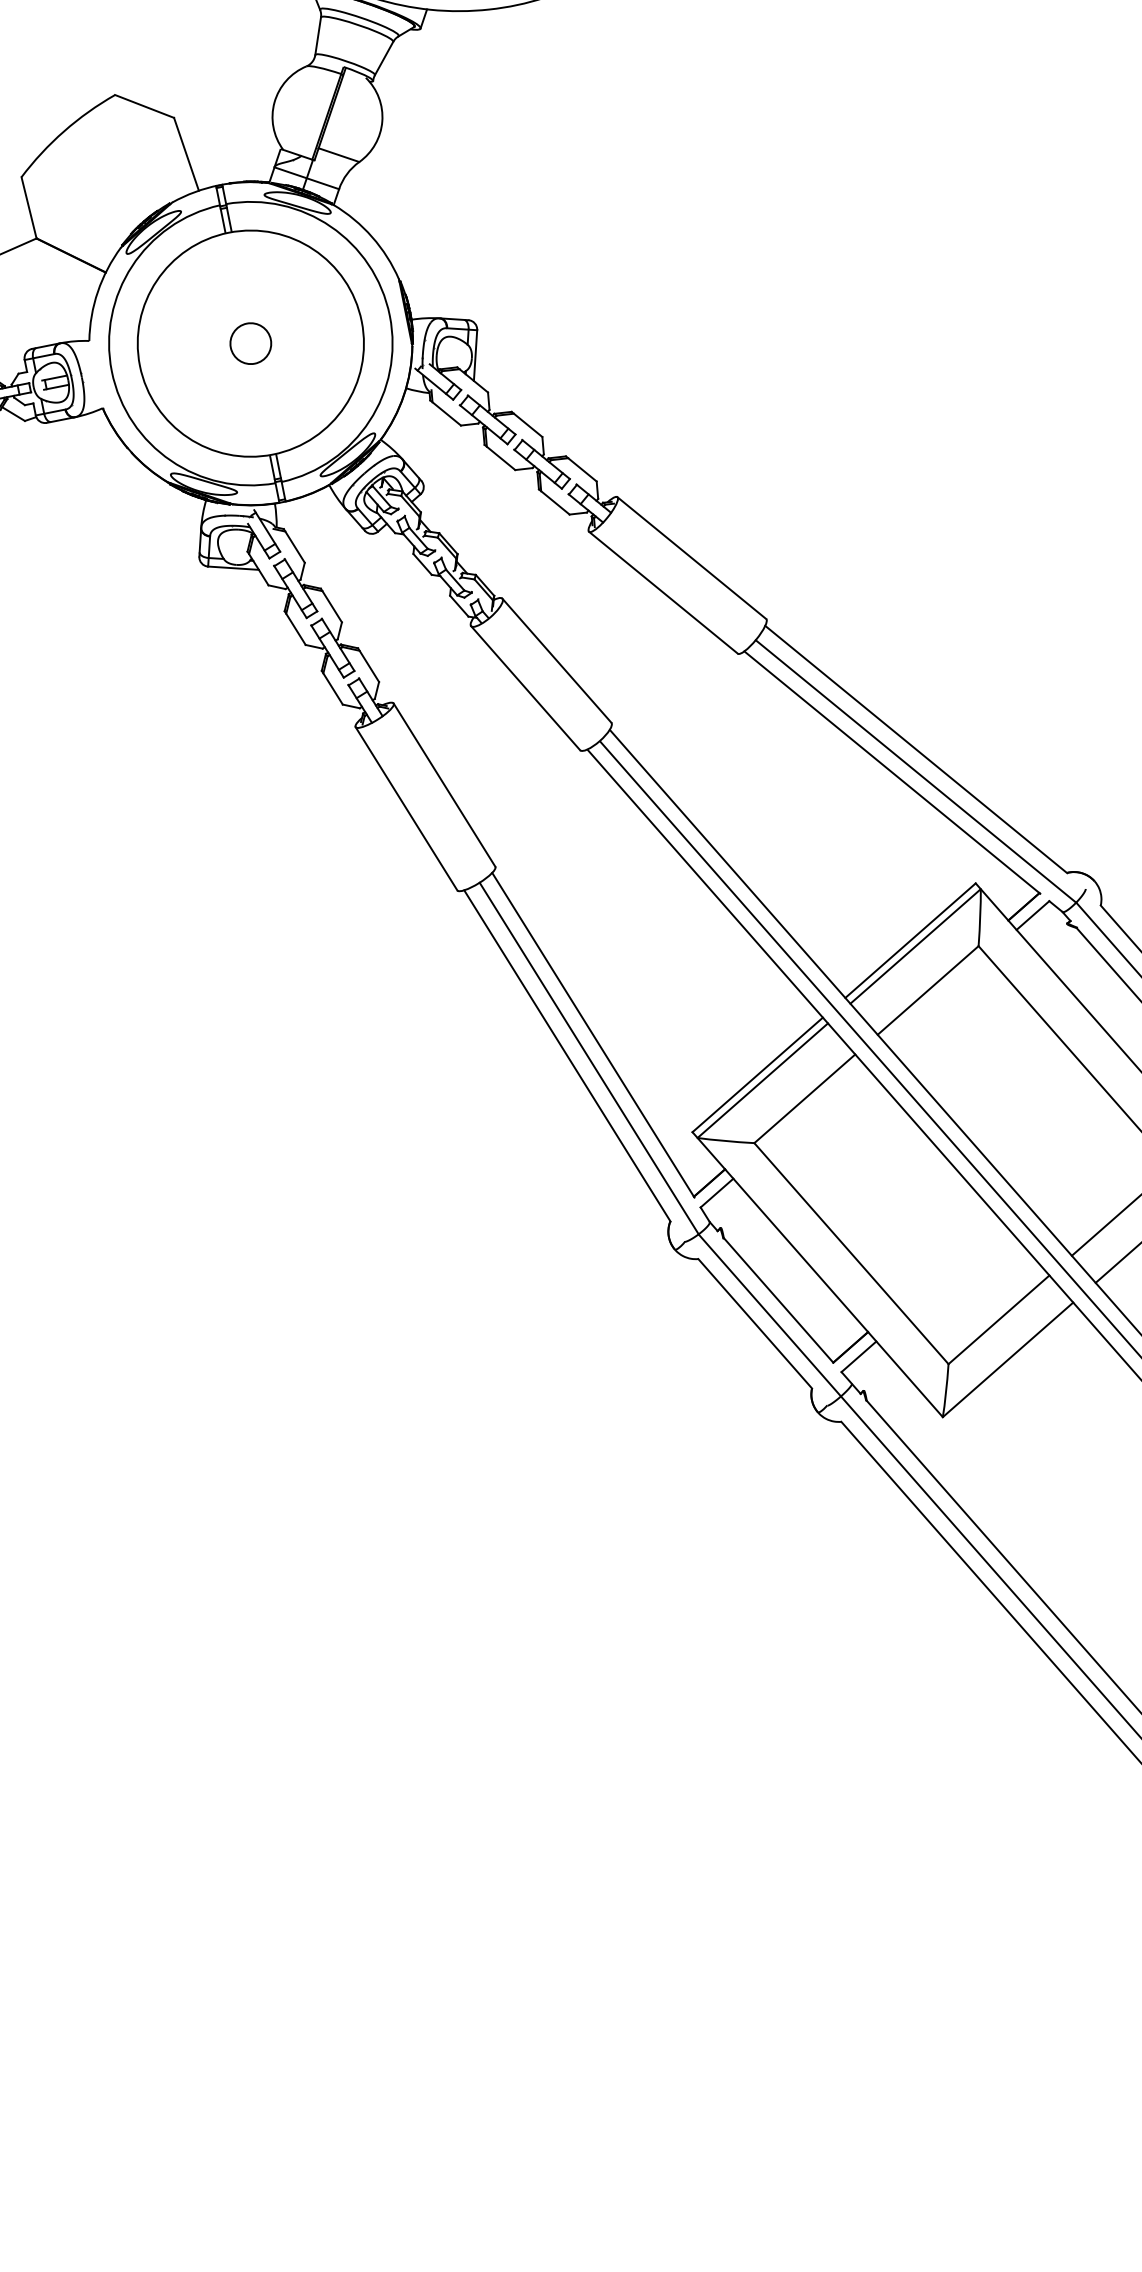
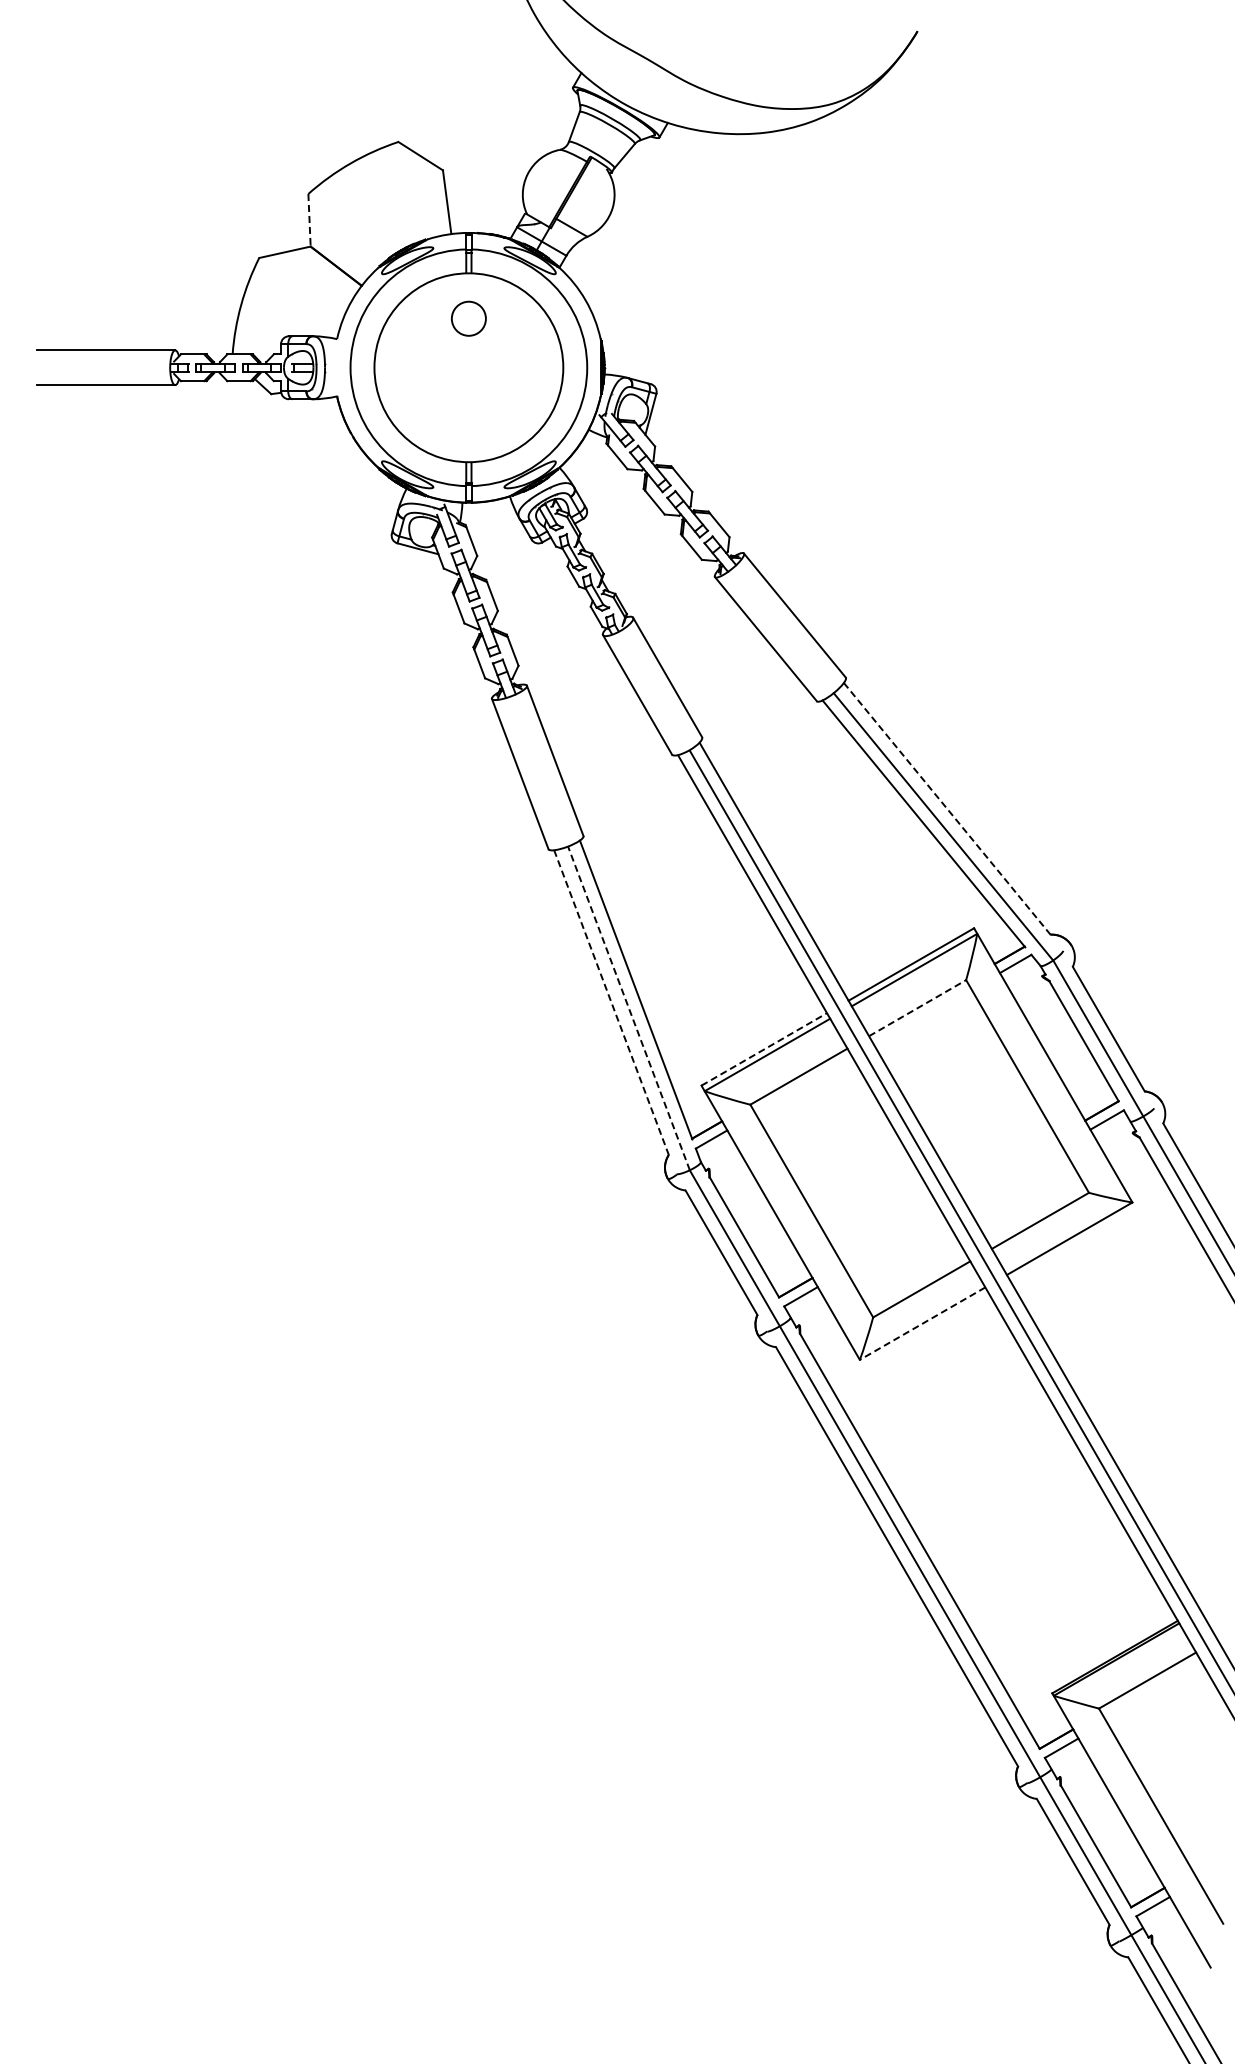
line: (29, 208) -> (309, 220), solid -> dashed
circle: (250, 343) -> (468, 318), moved
line: (916, 748) -> (947, 808), solid -> dashed
line: (929, 989) -> (918, 1007), solid -> dashed
line: (567, 1055) -> (611, 1002), solid -> dashed
line: (588, 1058) -> (628, 1008), solid -> dashed
line: (758, 1074) -> (764, 1049), solid -> dashed
line: (1007, 1359) -> (922, 1323), solid -> dashed

